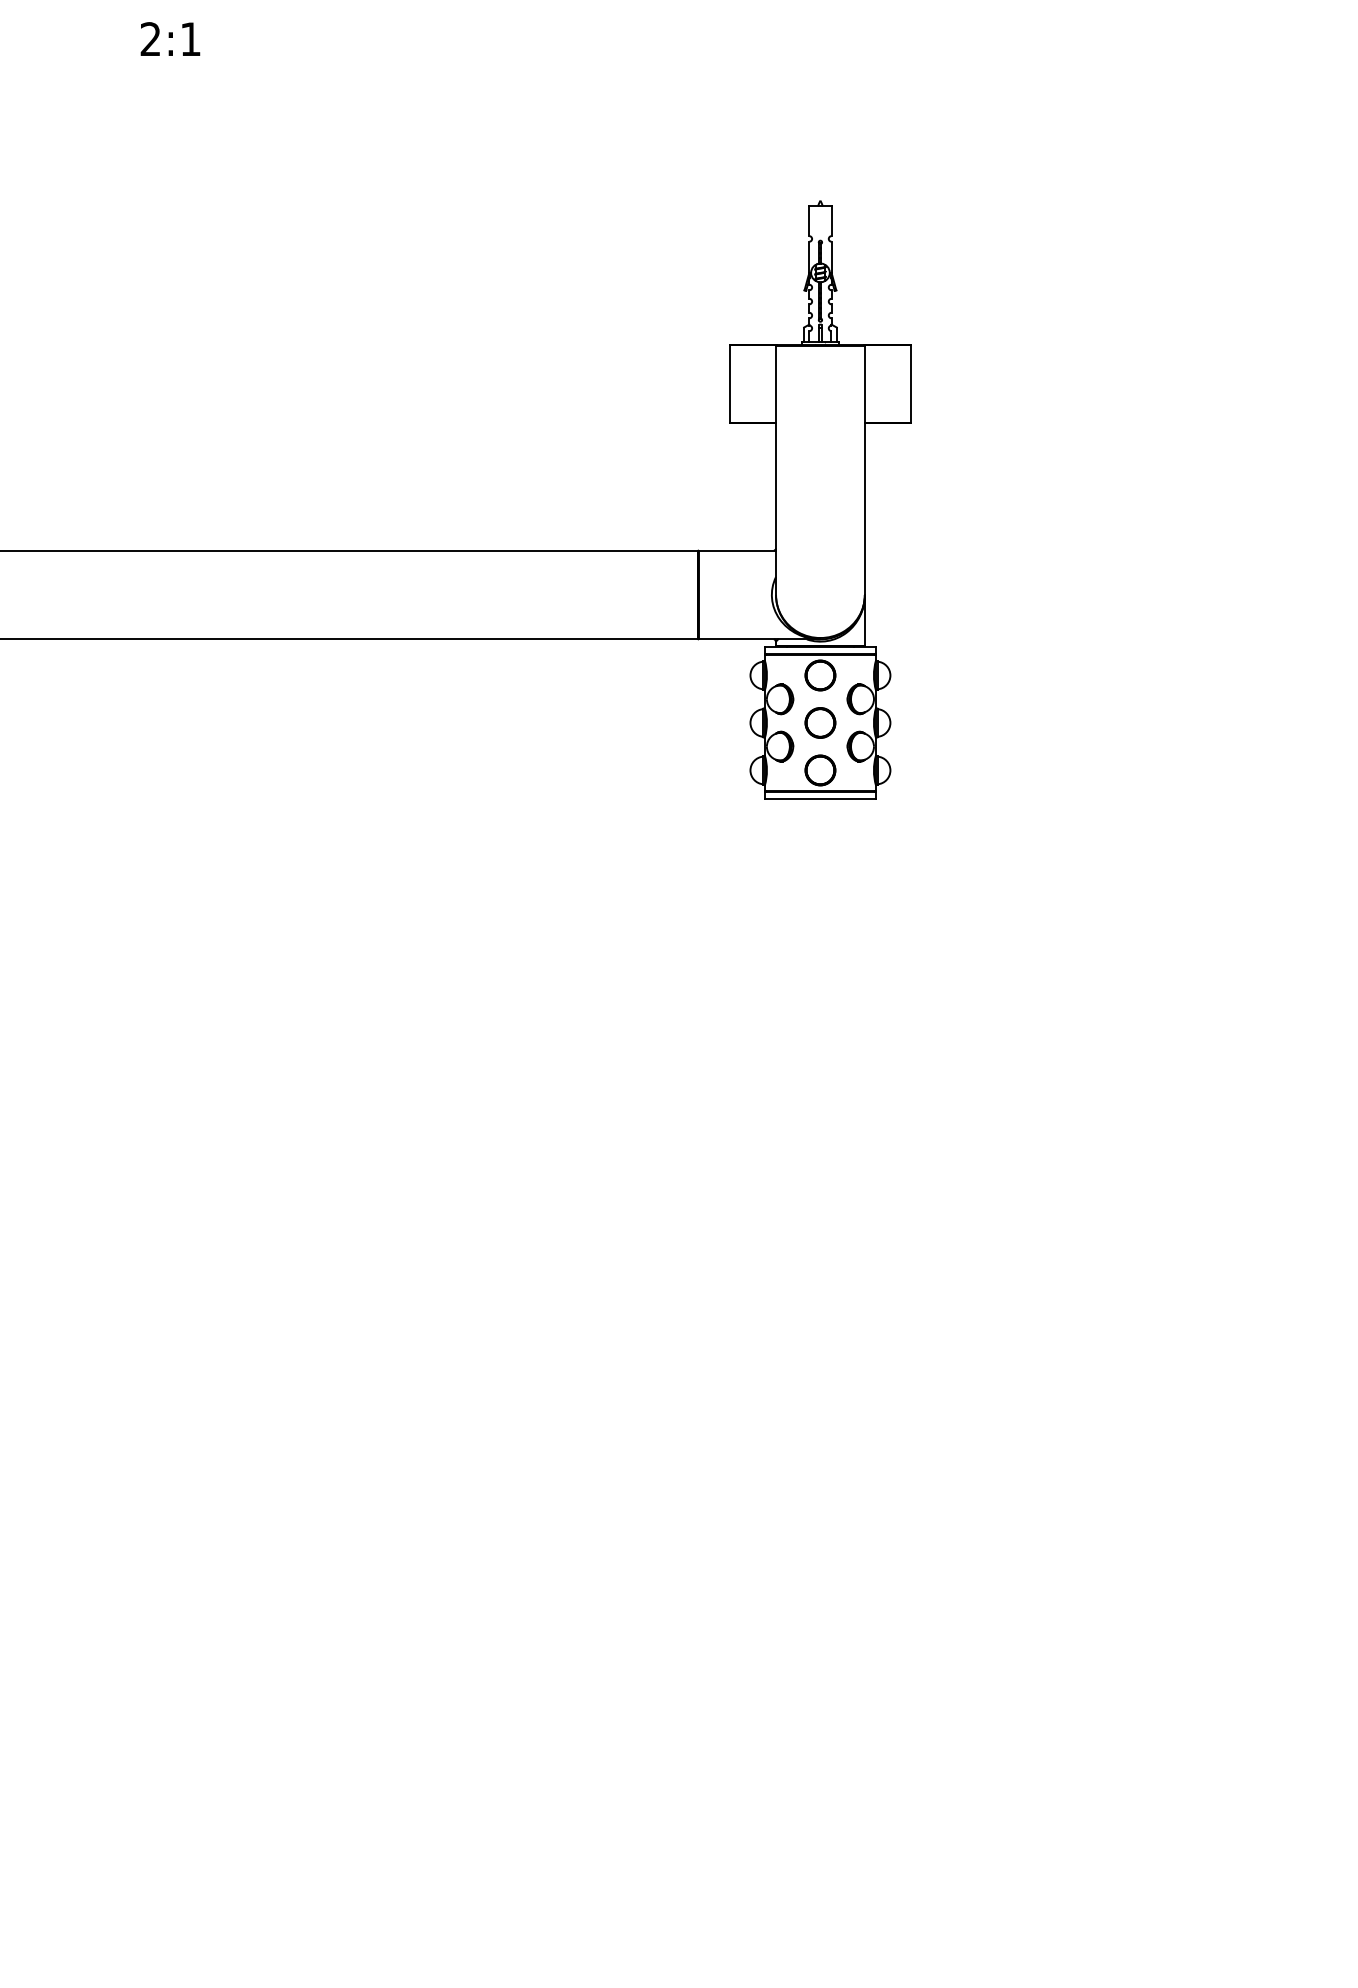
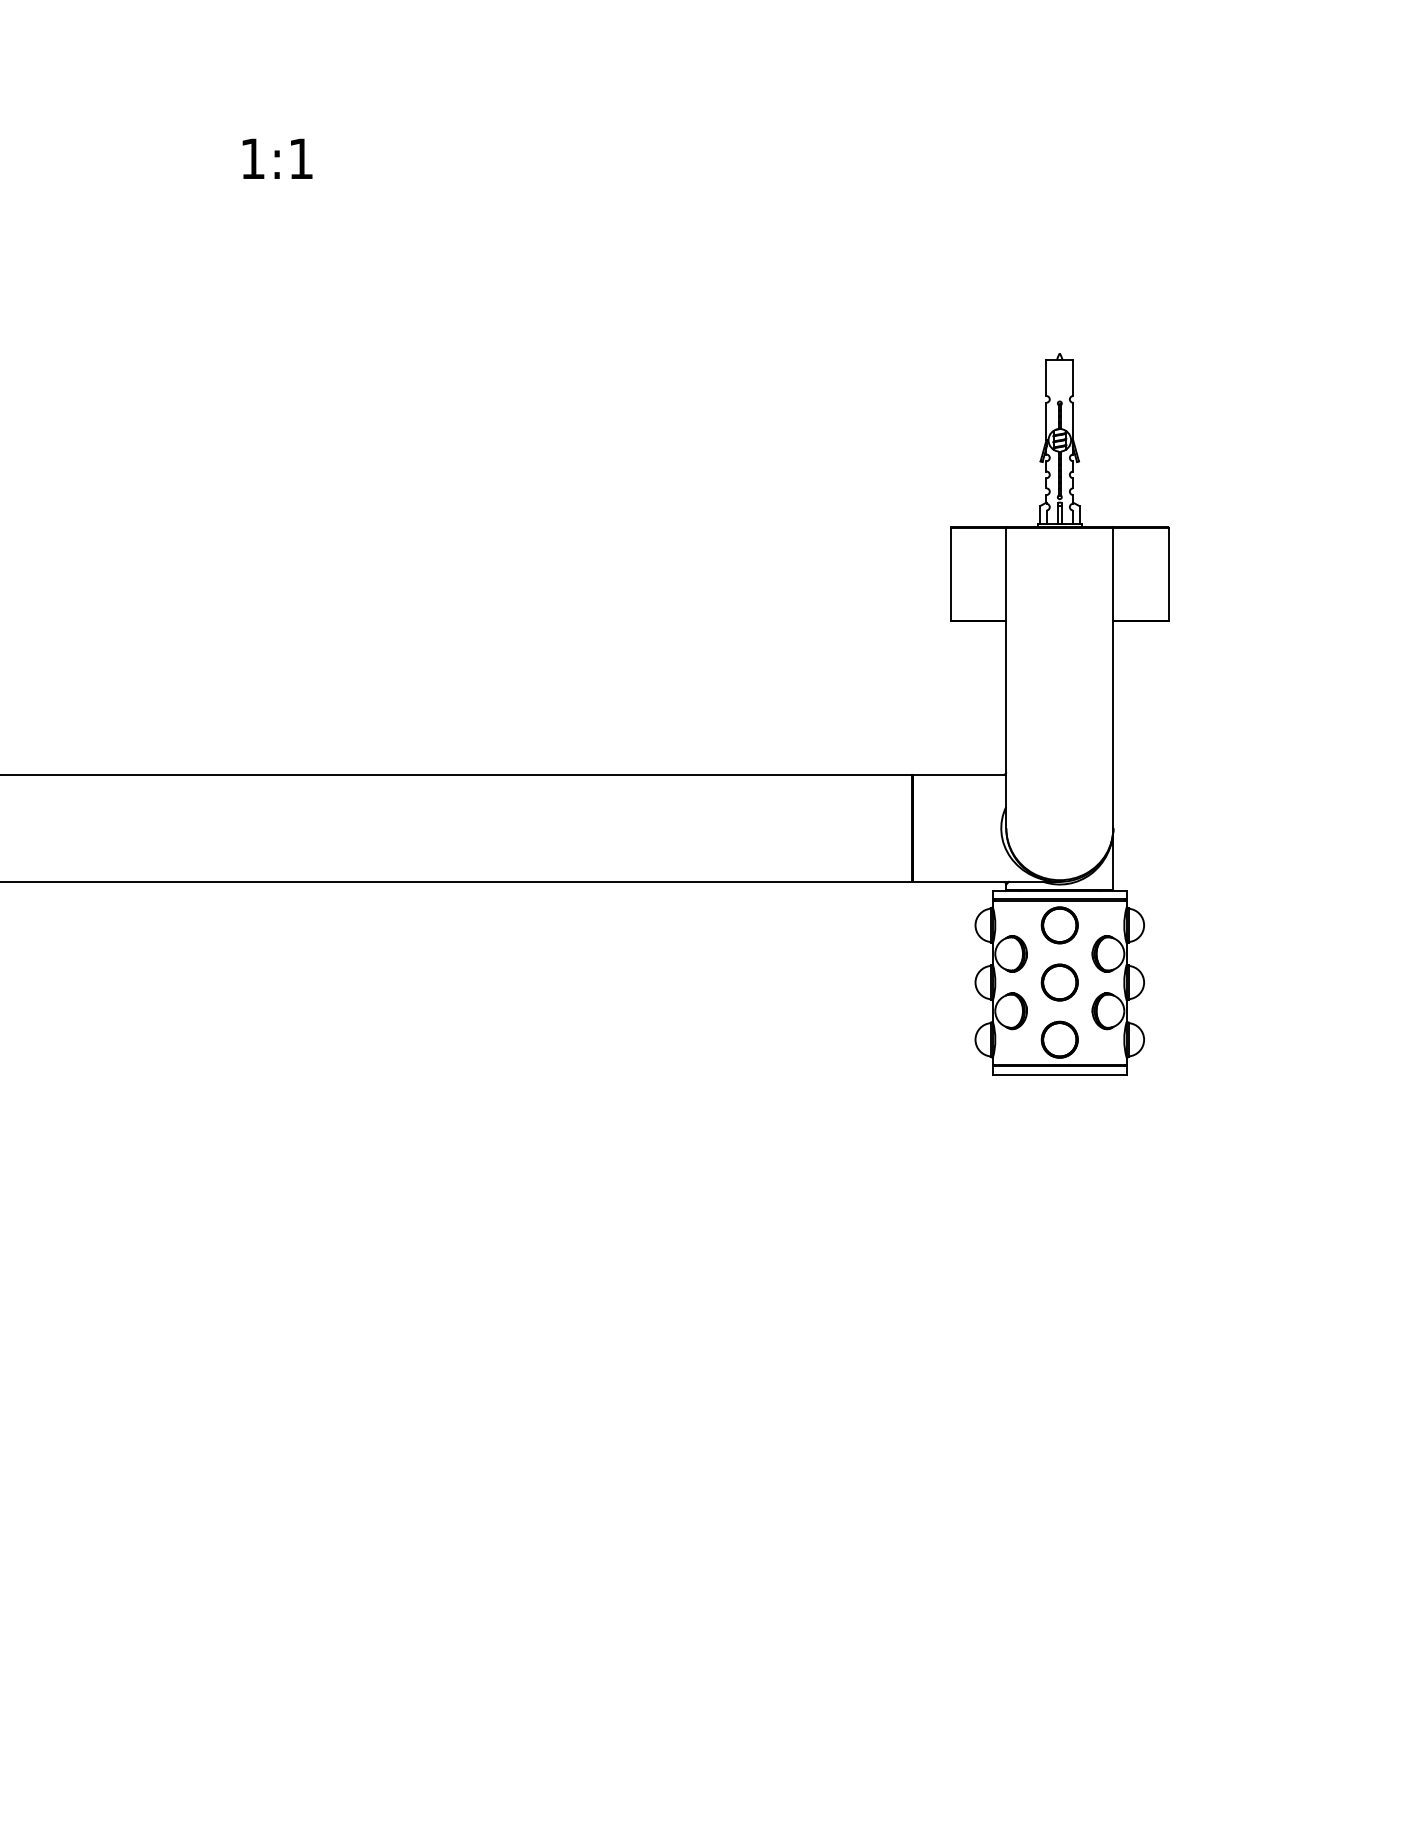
text: (150, 38) -> (252, 157), 2:1 -> 1:1

